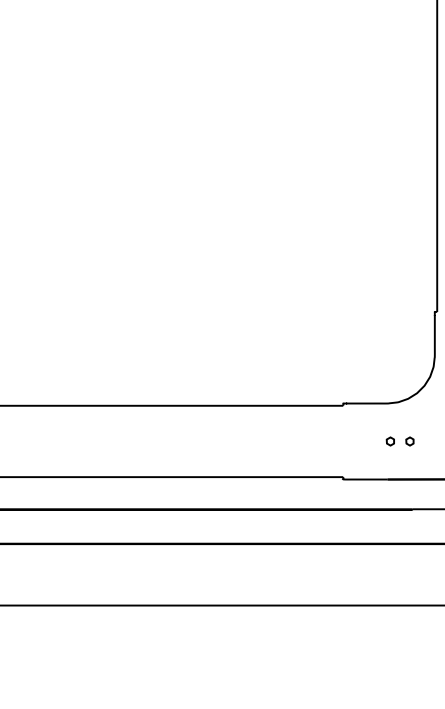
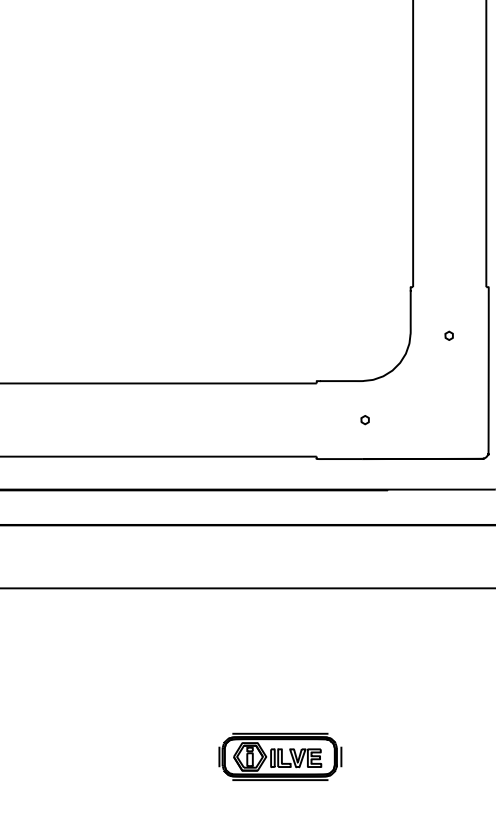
part: (409, 441) -> (384, 420), removed

